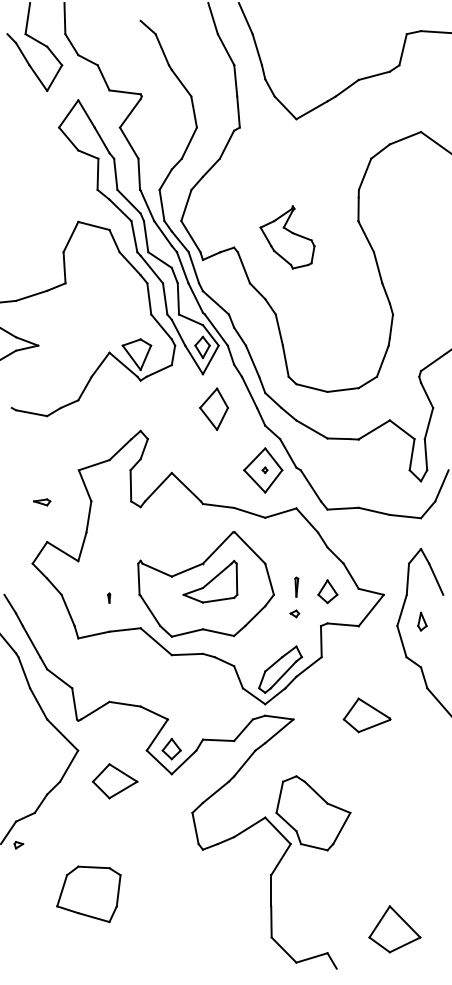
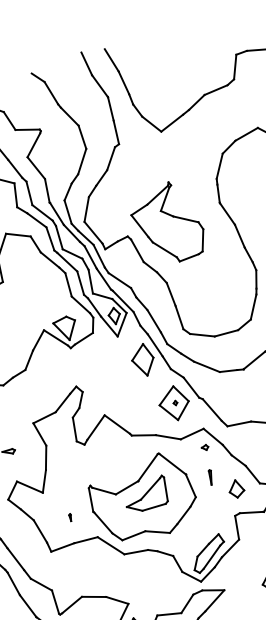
part: (287, 237) -> (167, 222), size x1.67
part: (213, 408) -> (142, 359), moved
part: (296, 586) -> (210, 476), moved
part: (294, 613) -> (204, 447), moved

